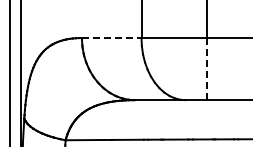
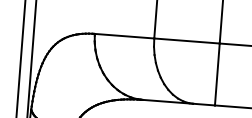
line: (111, 38) -> (124, 36), dashed -> solid
line: (207, 68) -> (217, 73), dashed -> solid

